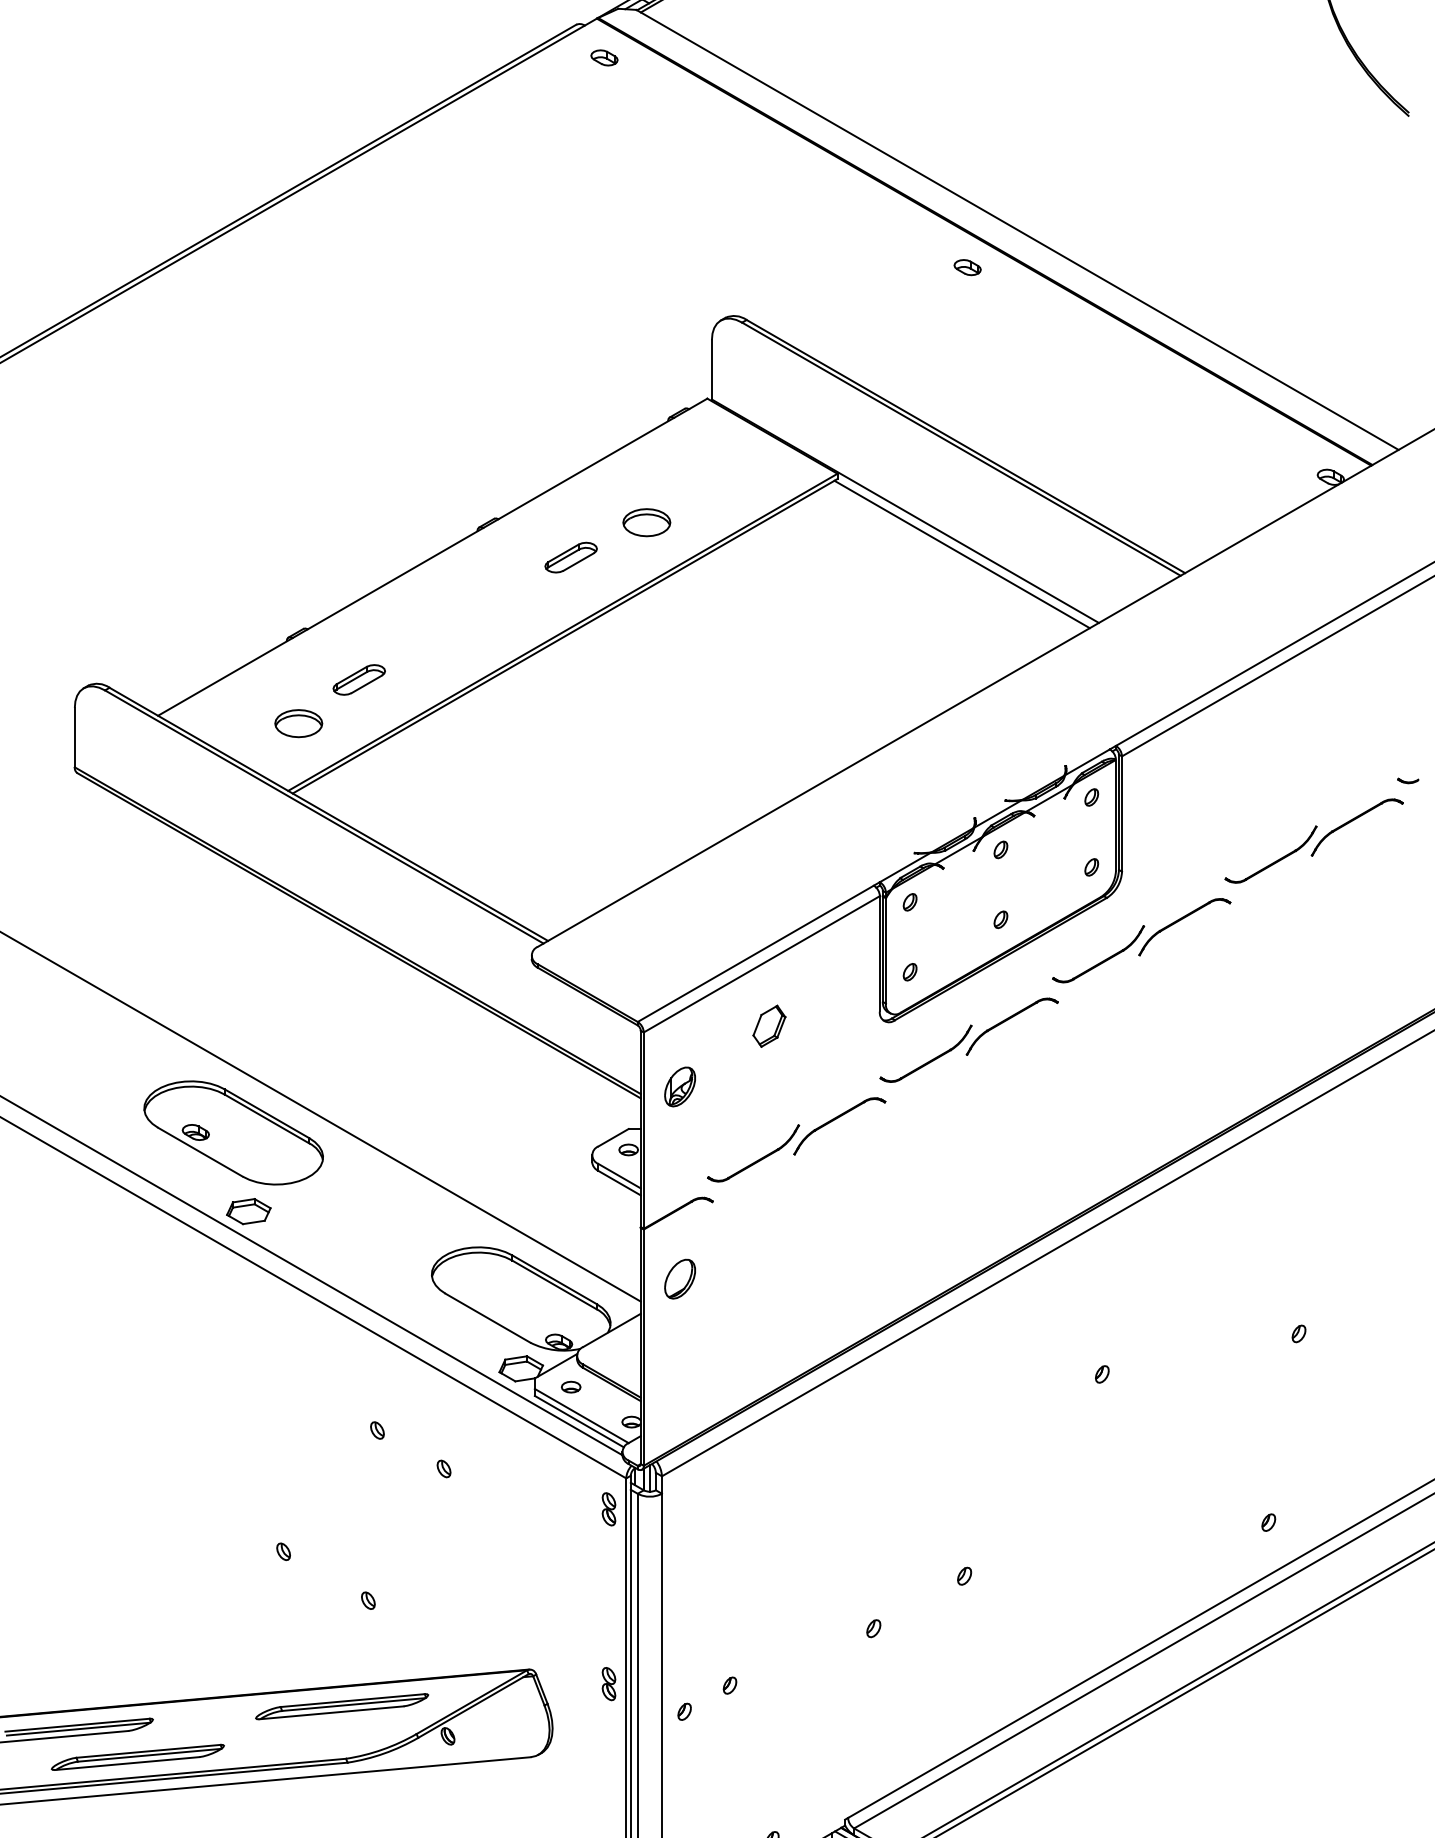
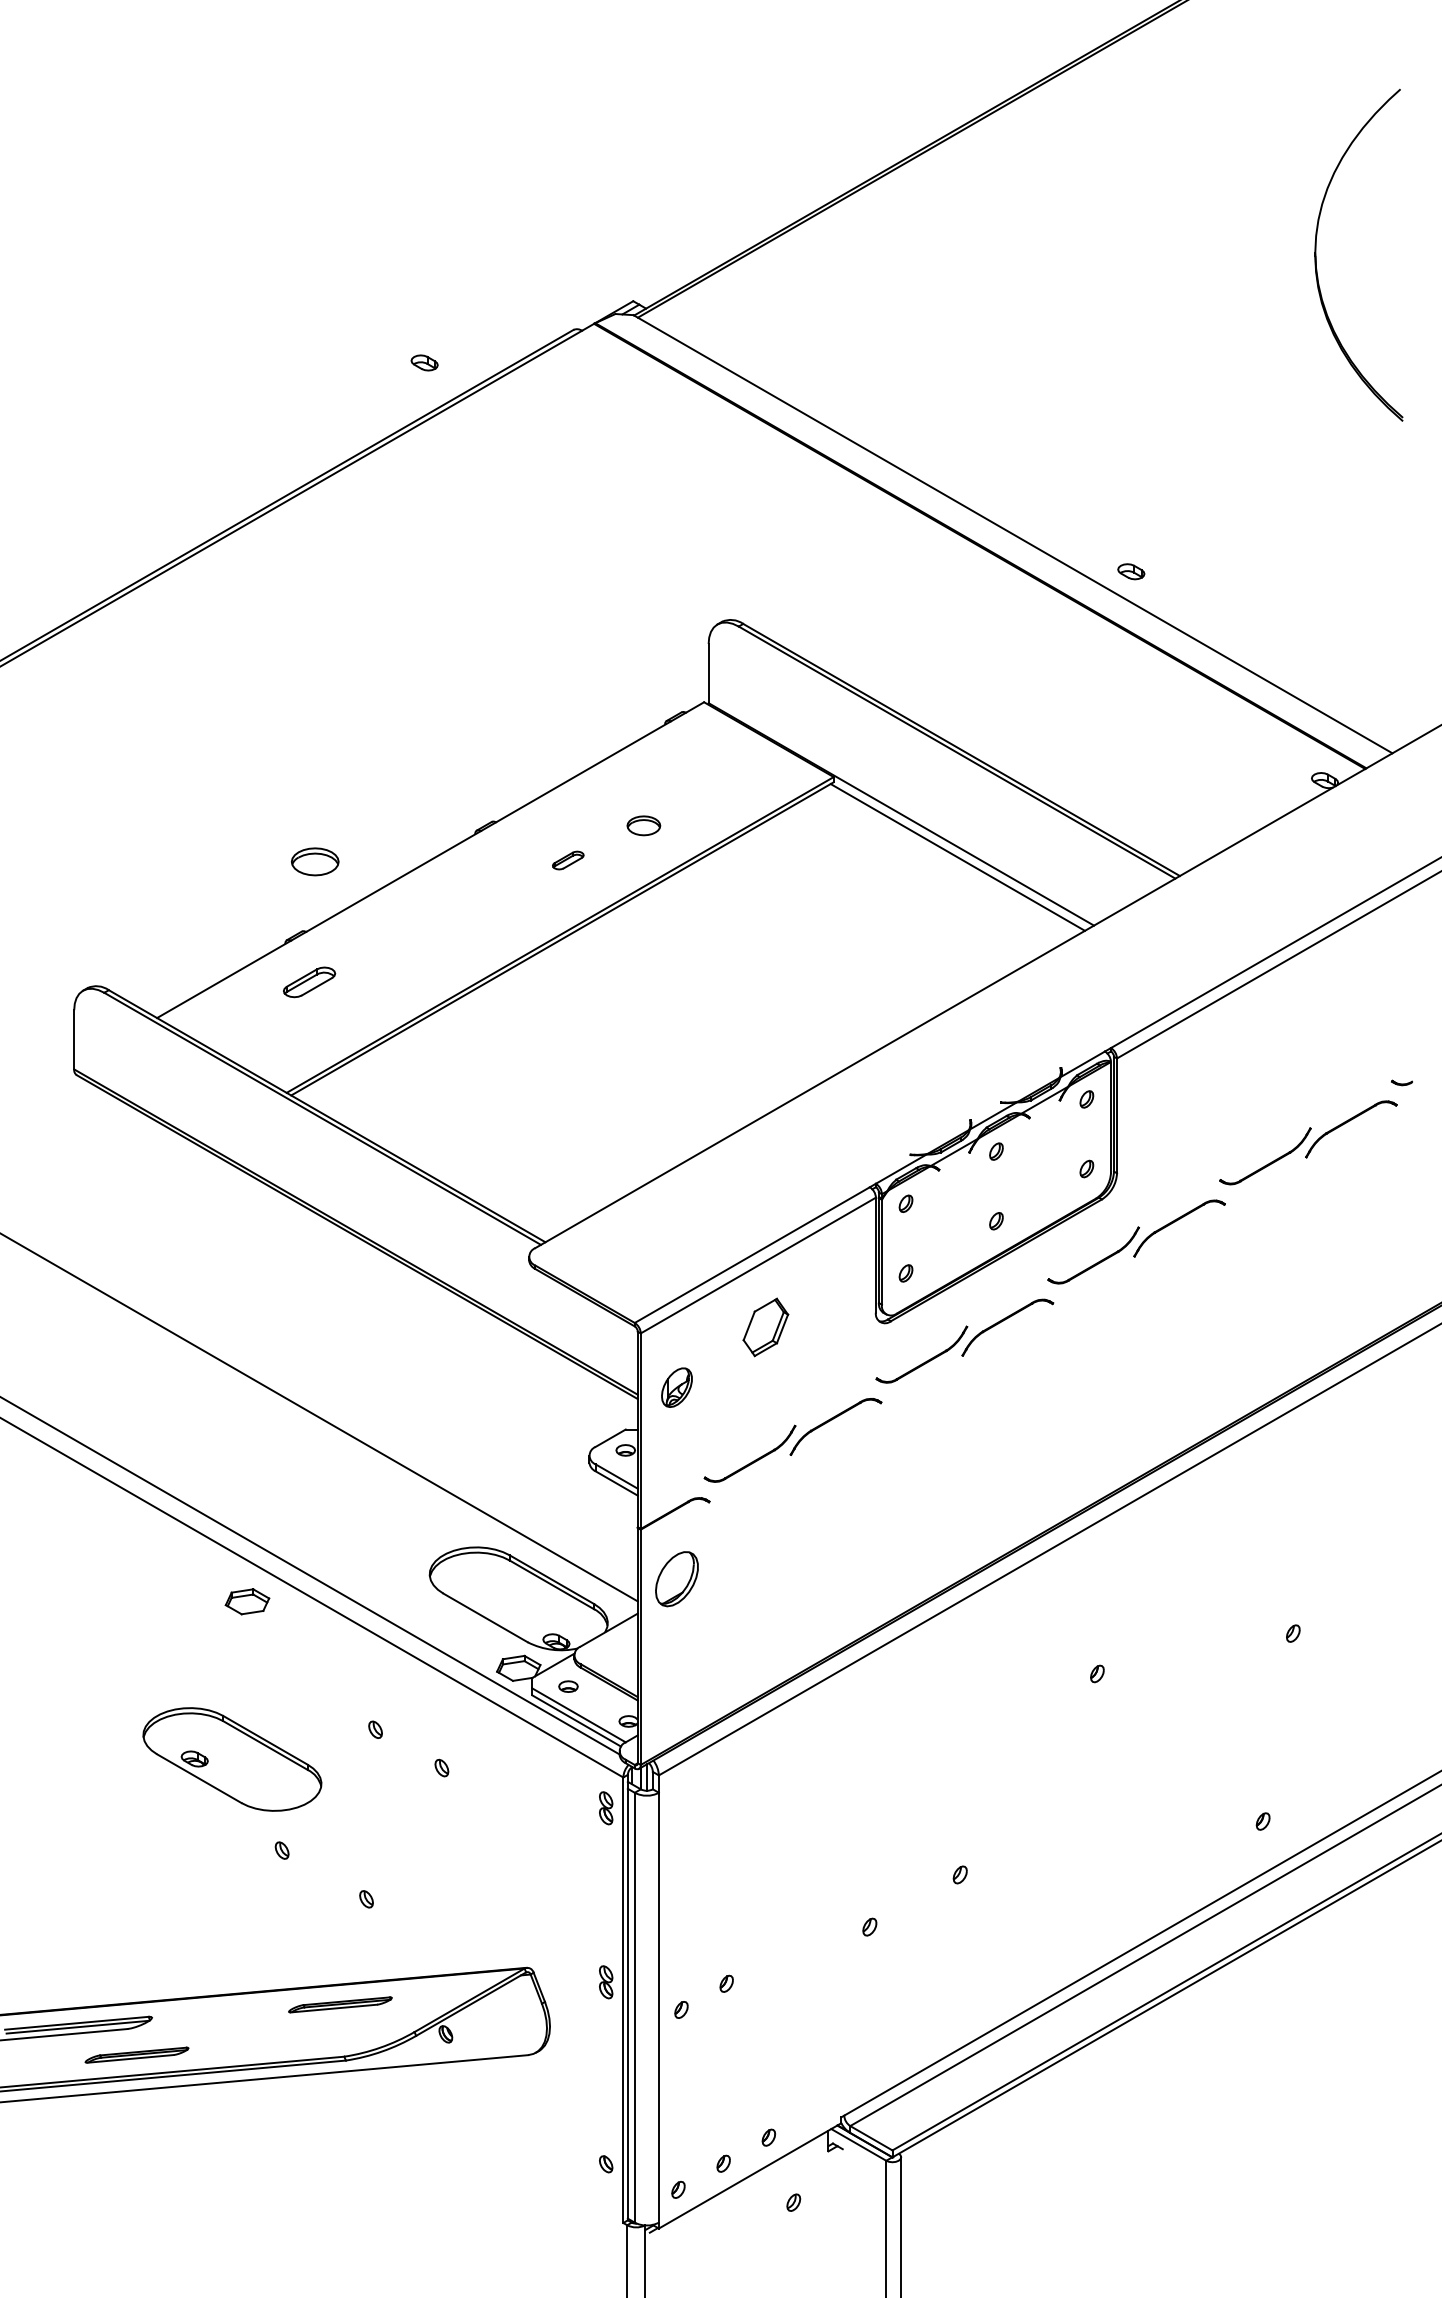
part: (604, 57) -> (424, 362), moved
part: (967, 267) -> (1131, 571), moved
part: (646, 522) -> (643, 825), size x0.7
part: (570, 557) -> (567, 860), size x0.6
part: (359, 680) -> (309, 982), moved
part: (299, 723) -> (315, 861), moved
part: (769, 1025) -> (765, 1326), size x1.4
part: (233, 1132) -> (232, 1759), moved
part: (248, 1211) -> (247, 1601), moved
part: (679, 1278) -> (676, 1578), size x1.4
part: (342, 1706) -> (340, 2004), size x0.6
part: (137, 1756) -> (136, 2054), size x0.6

